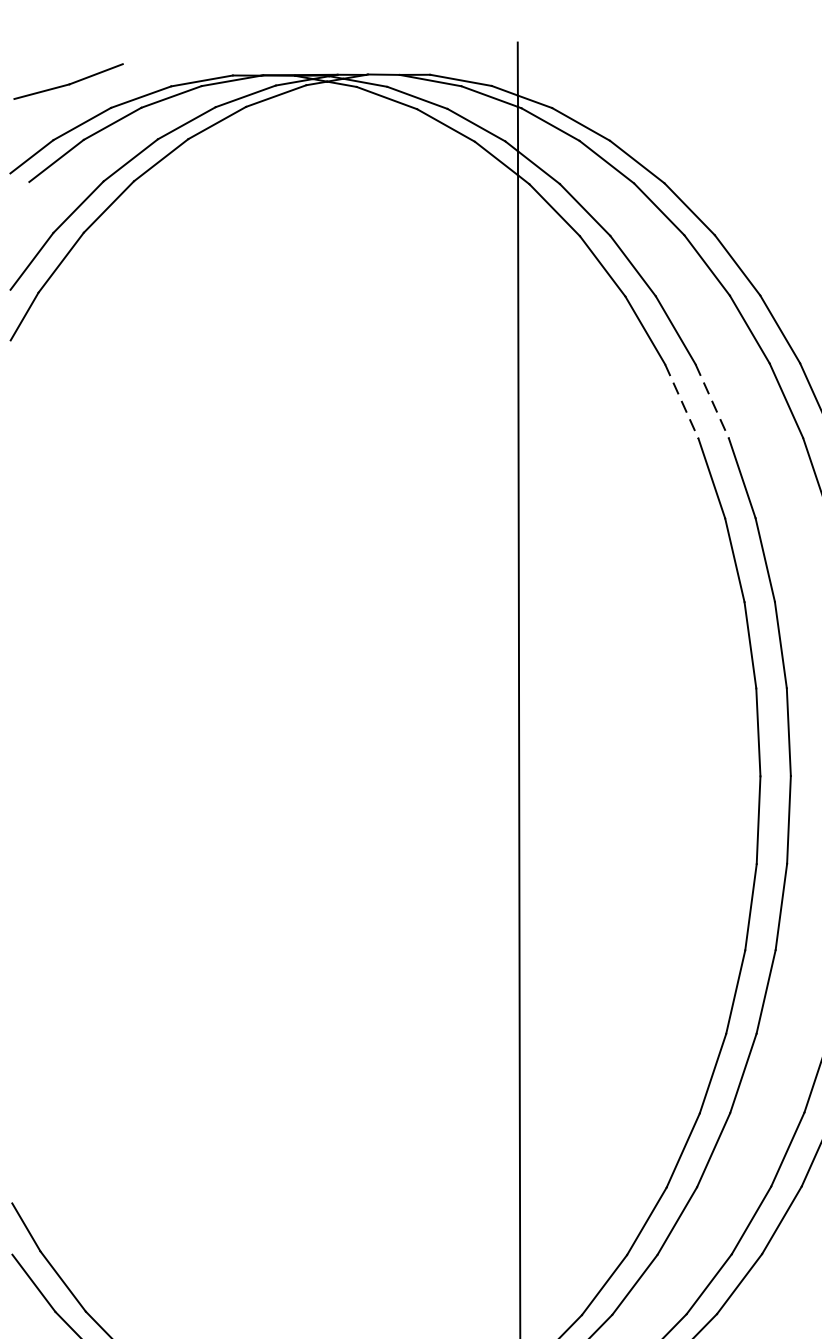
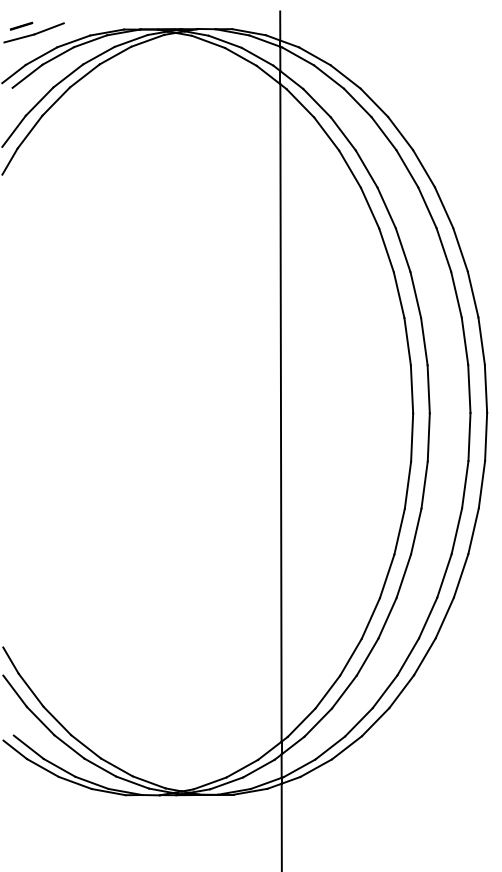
line: (45, 68) -> (21, 25), added
line: (682, 402) -> (370, 208), dashed -> solid
line: (711, 402) -> (386, 208), dashed -> solid

